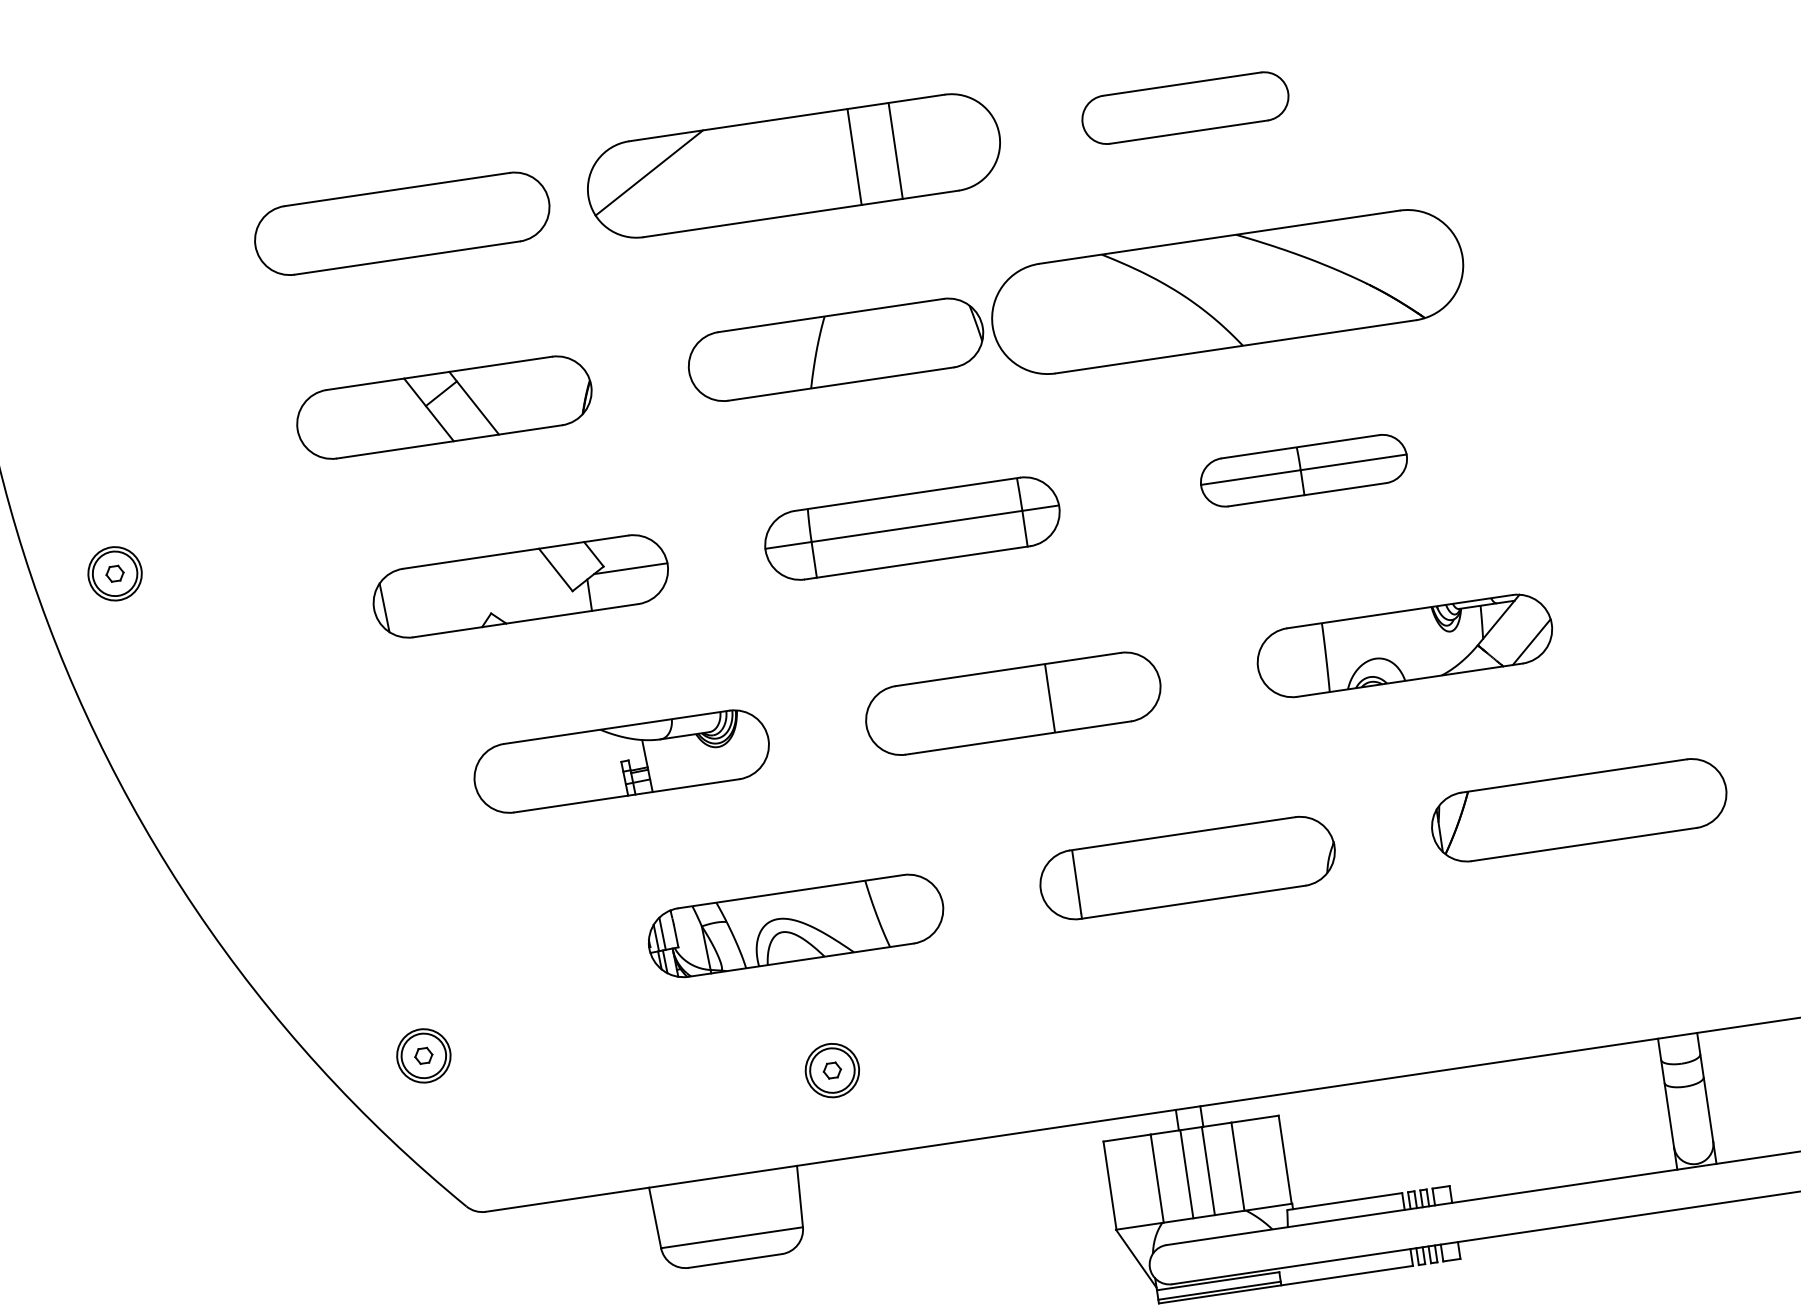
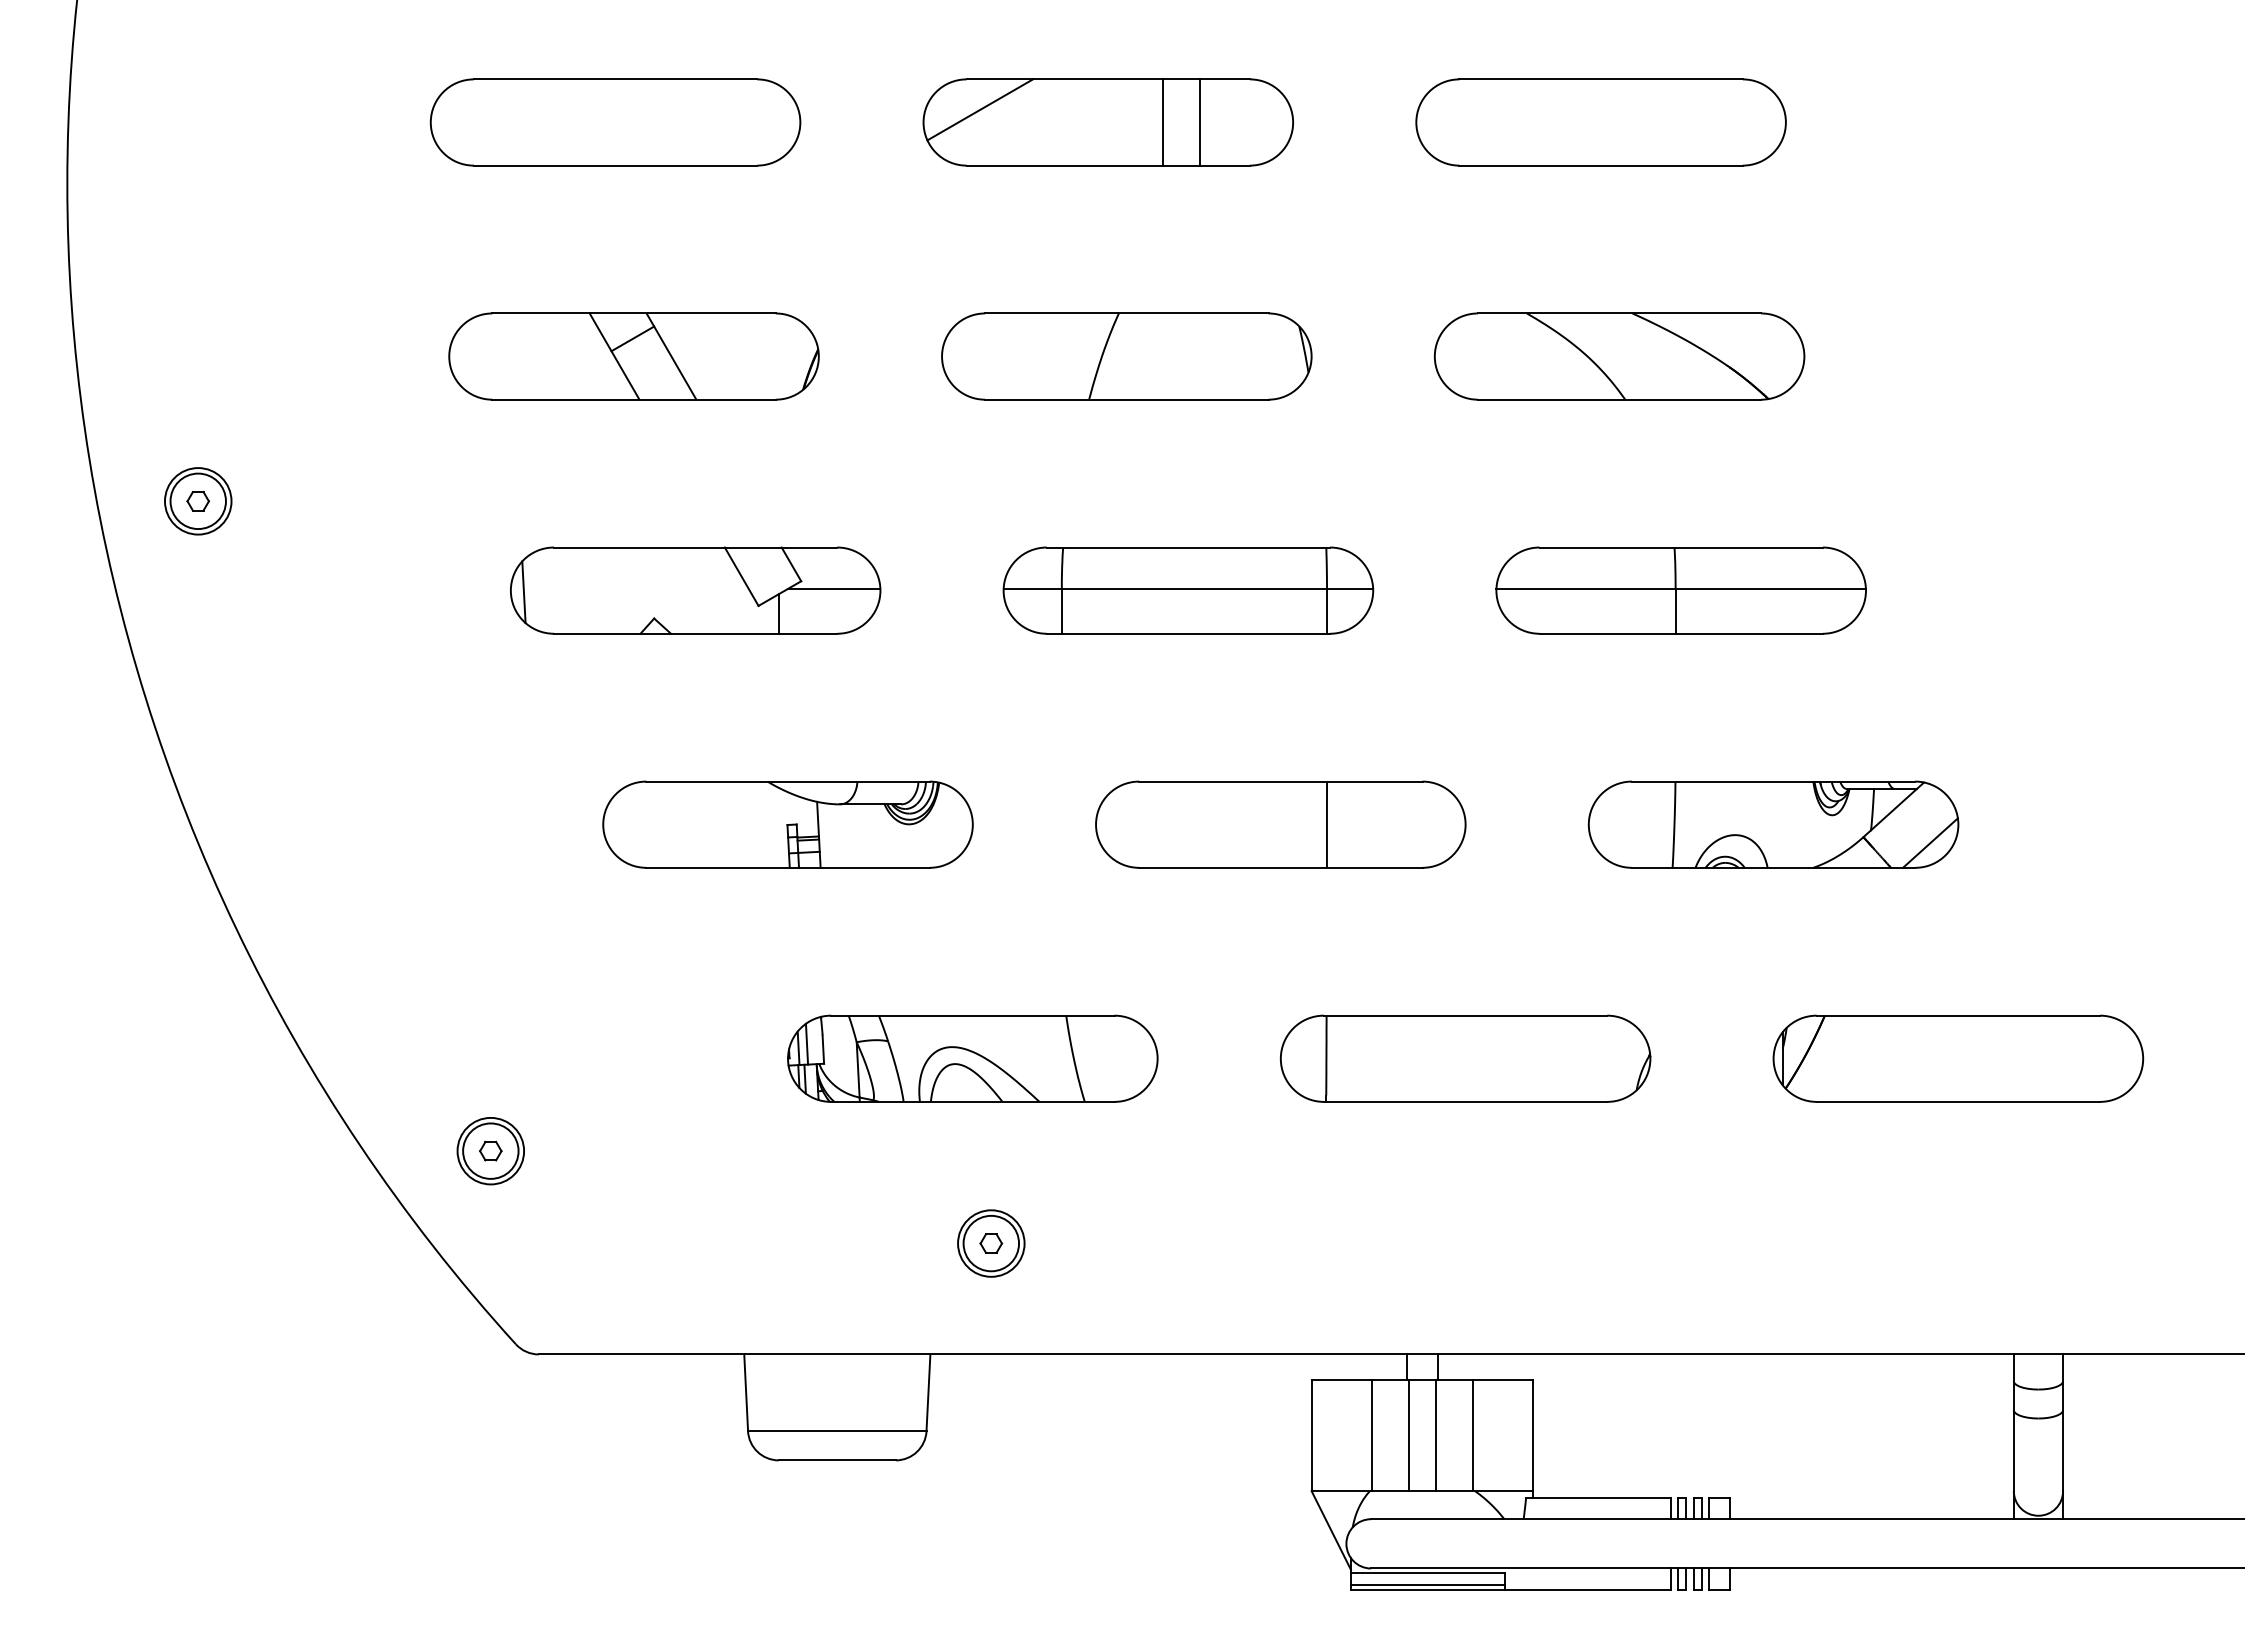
part: (1184, 108) -> (1600, 122), size x1.43
part: (793, 166) -> (1107, 122), size x0.71
part: (1227, 291) -> (1619, 356), size x0.62
part: (1303, 470) -> (1680, 590), size x1.43

